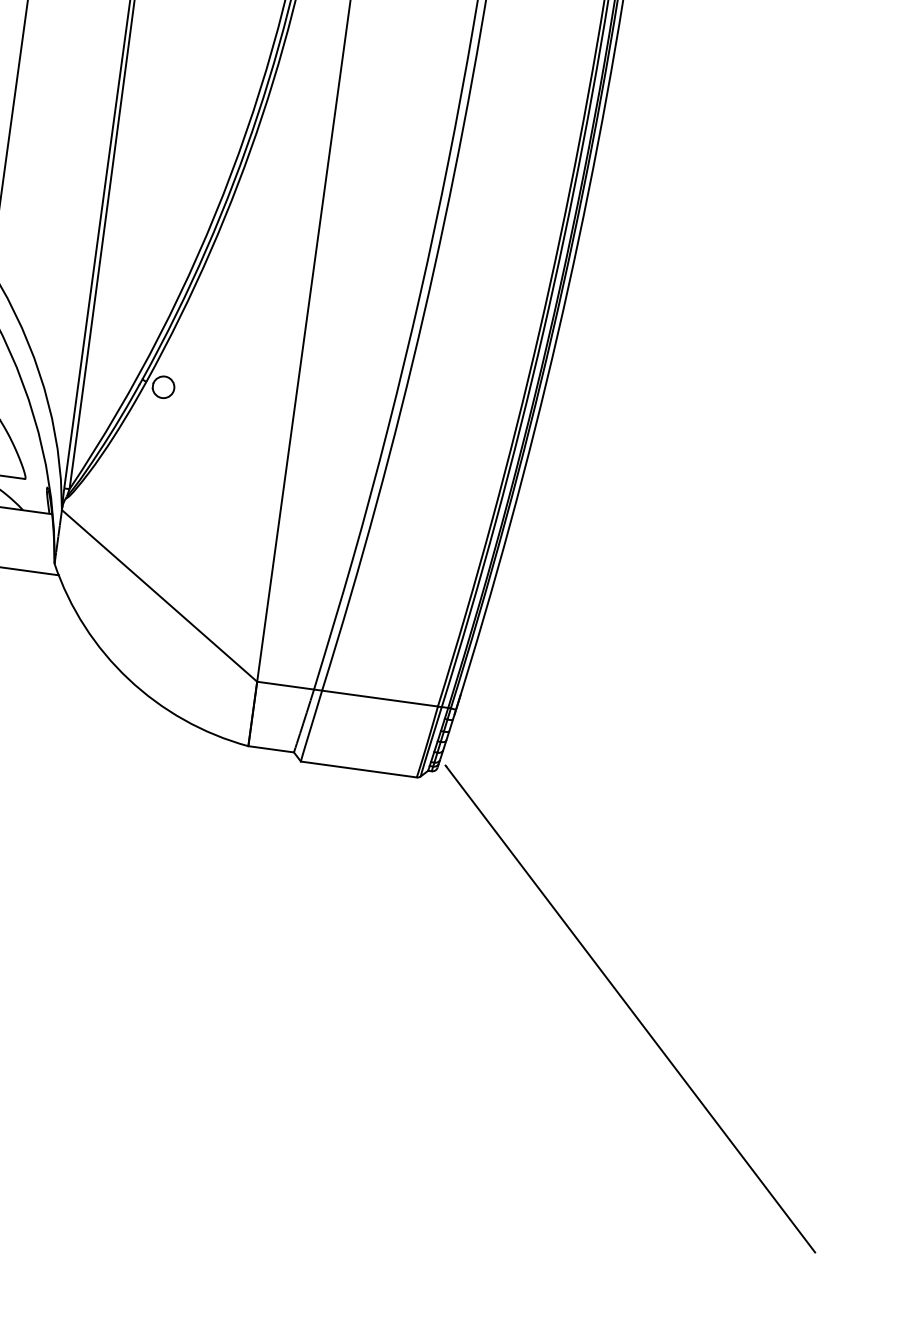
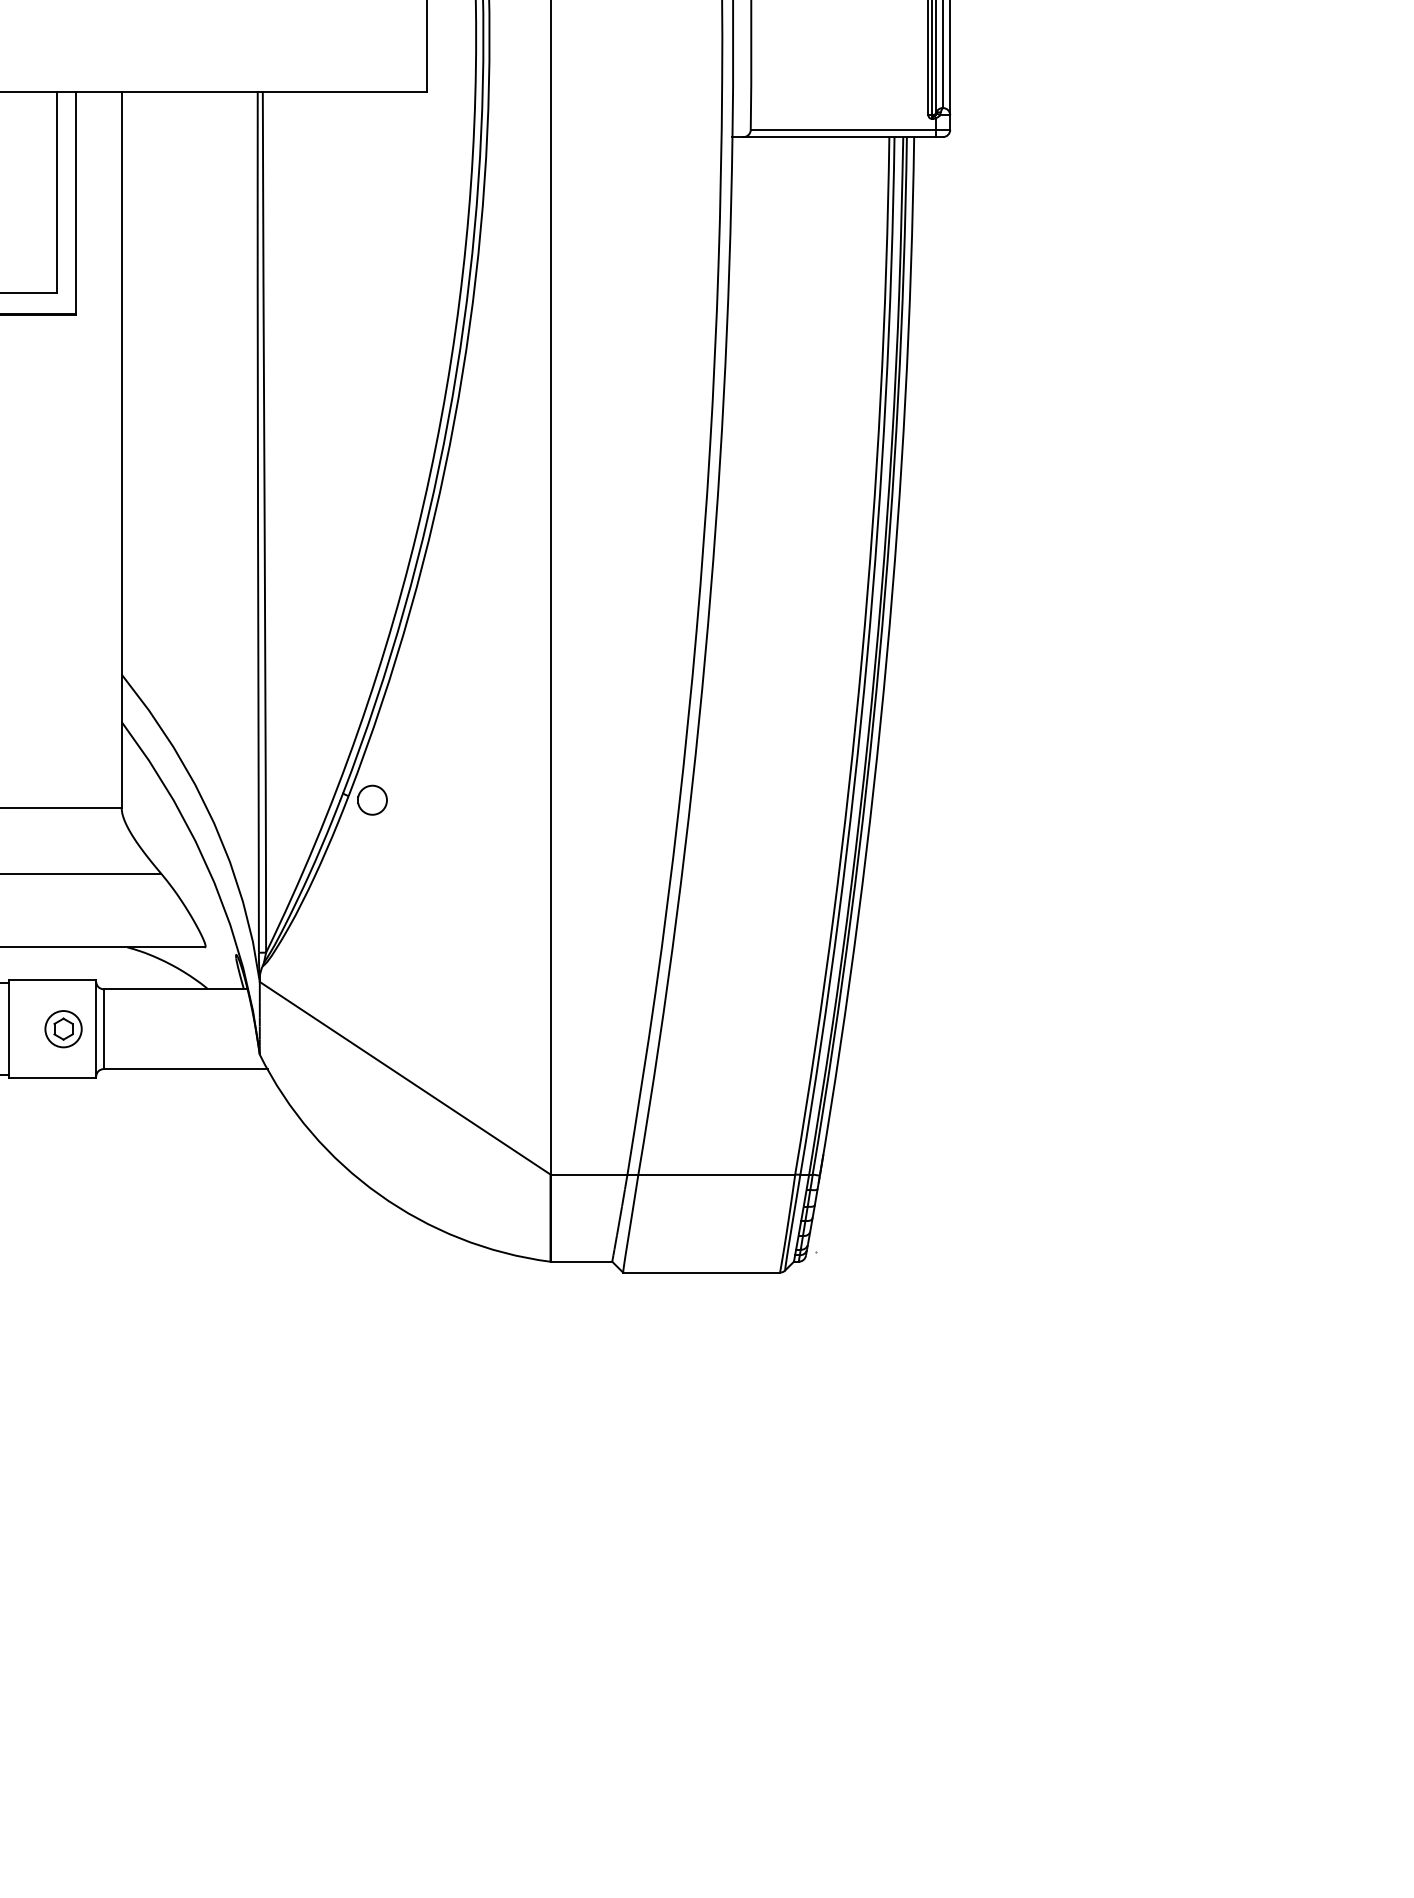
line: (629, 1008) -> (1105, 1541), removed

